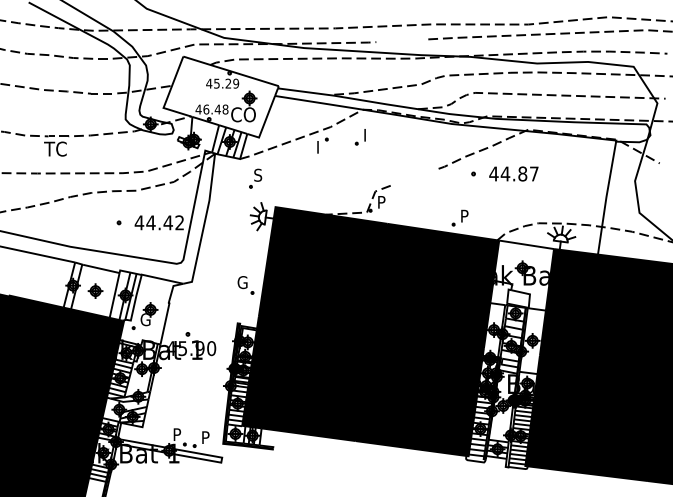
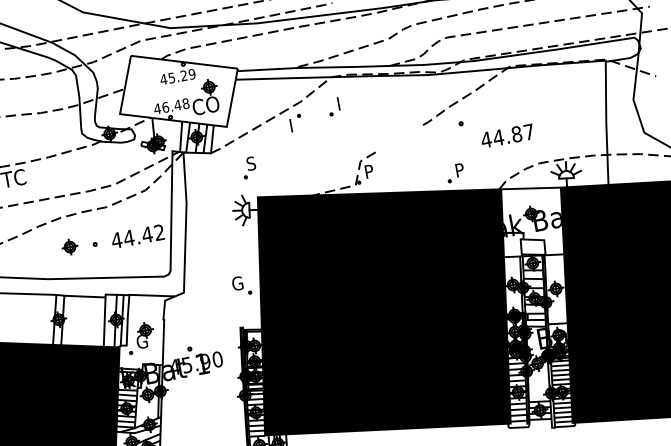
text: (513, 173) -> (506, 135), moved
part: (255, 178) -> (249, 167), moved
part: (95, 290) -> (69, 246), moved

